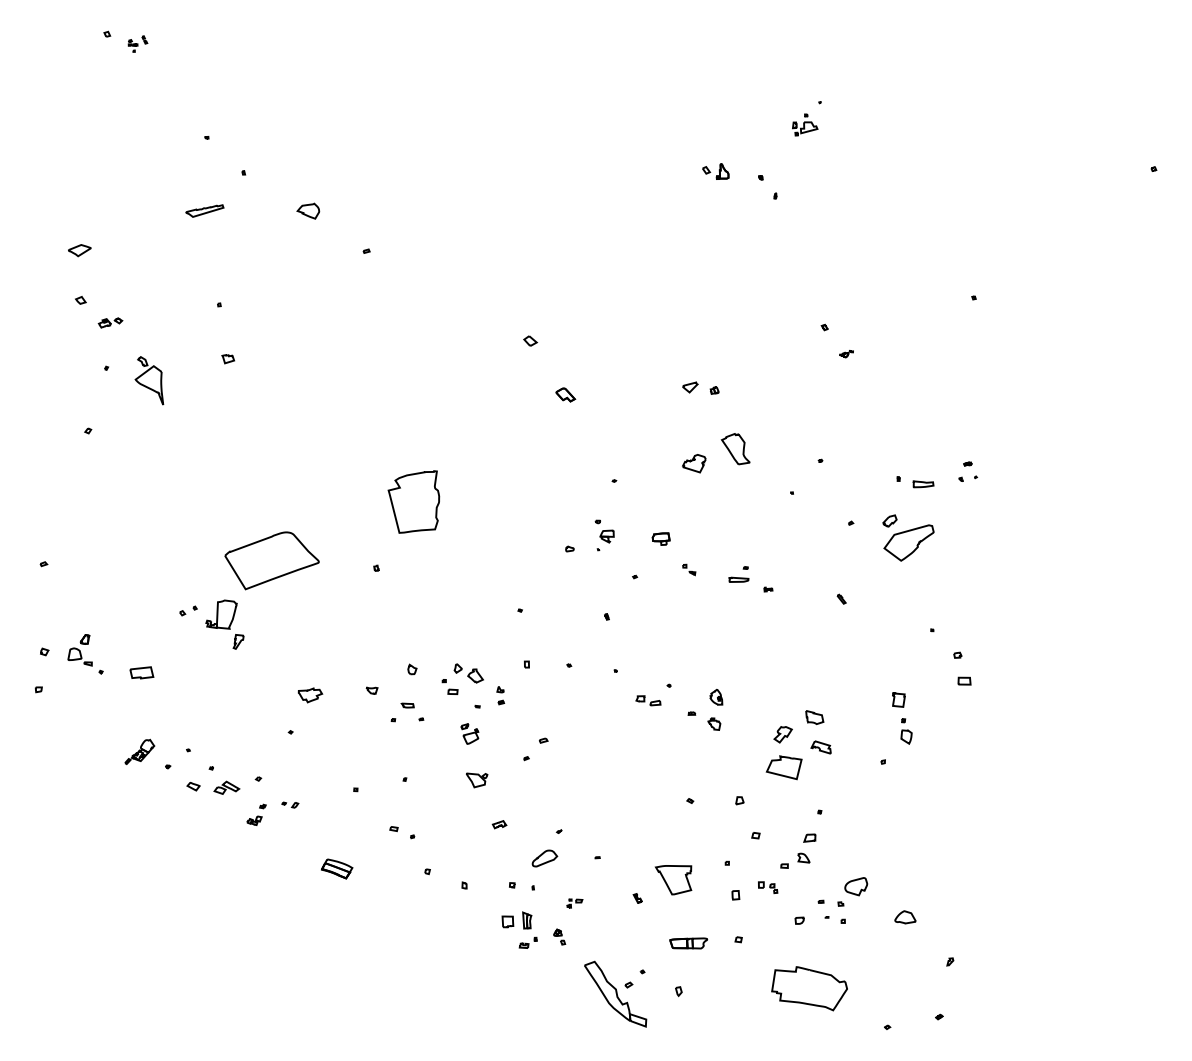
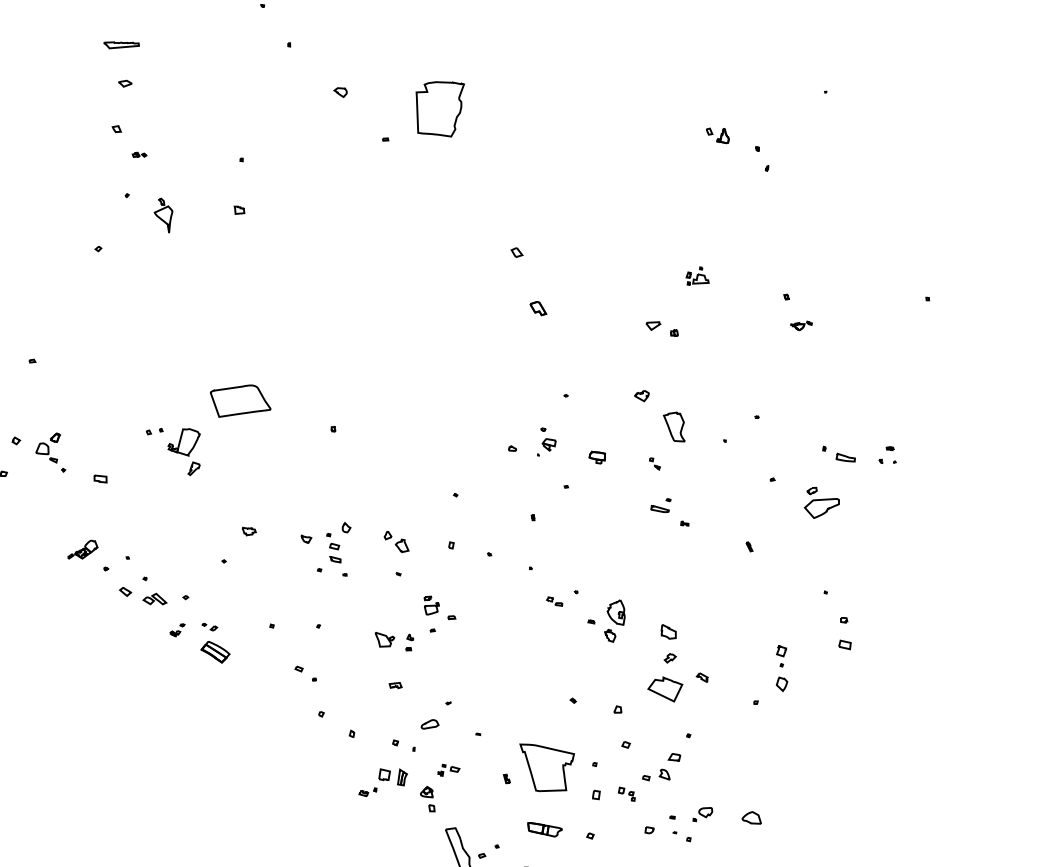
part: (805, 124) -> (698, 276), moved
part: (204, 210) -> (121, 44), moved
part: (308, 210) -> (340, 91), size x0.62
part: (78, 250) -> (124, 83), size x0.62
part: (110, 323) -> (139, 155), size x0.62
part: (846, 353) -> (801, 324), size x1.67
part: (148, 380) -> (162, 214), size x0.71
part: (735, 449) -> (674, 426), moved
part: (694, 463) -> (642, 395), size x0.62
part: (413, 501) -> (437, 107), moved
part: (908, 538) -> (821, 504), size x0.71
part: (272, 560) -> (240, 401), size x0.71
part: (689, 569) -> (655, 463), moved
part: (142, 672) -> (101, 478), size x0.62
part: (449, 686) -> (332, 540), moved
part: (310, 695) -> (249, 531), size x0.62
part: (500, 695) -> (409, 642), moved
part: (716, 696) -> (617, 610), size x1.67
part: (648, 700) -> (554, 601), size x0.71
part: (898, 707) -> (780, 656), size x0.71
part: (814, 717) -> (668, 632), moved
part: (469, 733) -> (430, 605), moved
part: (782, 734) -> (669, 658), size x0.62
part: (821, 747) -> (702, 677), size x0.62
part: (256, 814) -> (177, 629), size x0.71
part: (544, 857) -> (430, 723), size x0.71
part: (337, 868) -> (215, 651), moved
part: (673, 879) -> (542, 768), size x1.67
part: (852, 891) -> (703, 814), size x0.62
part: (574, 903) -> (448, 771), size x1.43
part: (905, 917) -> (752, 817), moved
part: (559, 936) -> (428, 798), size x1.67
part: (527, 942) -> (367, 791), moved

